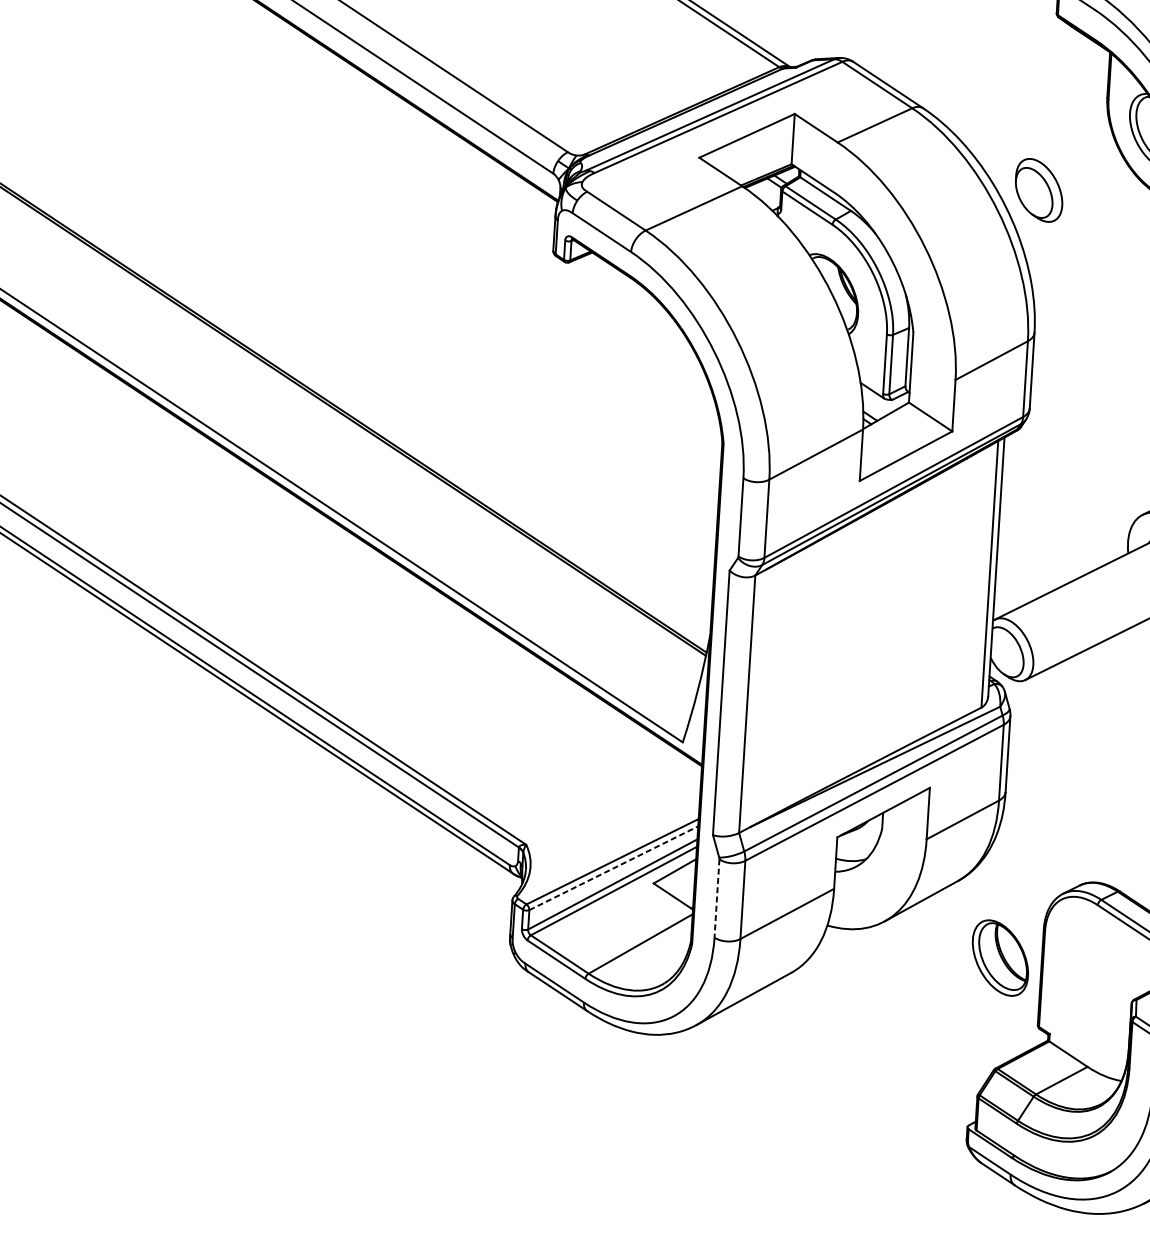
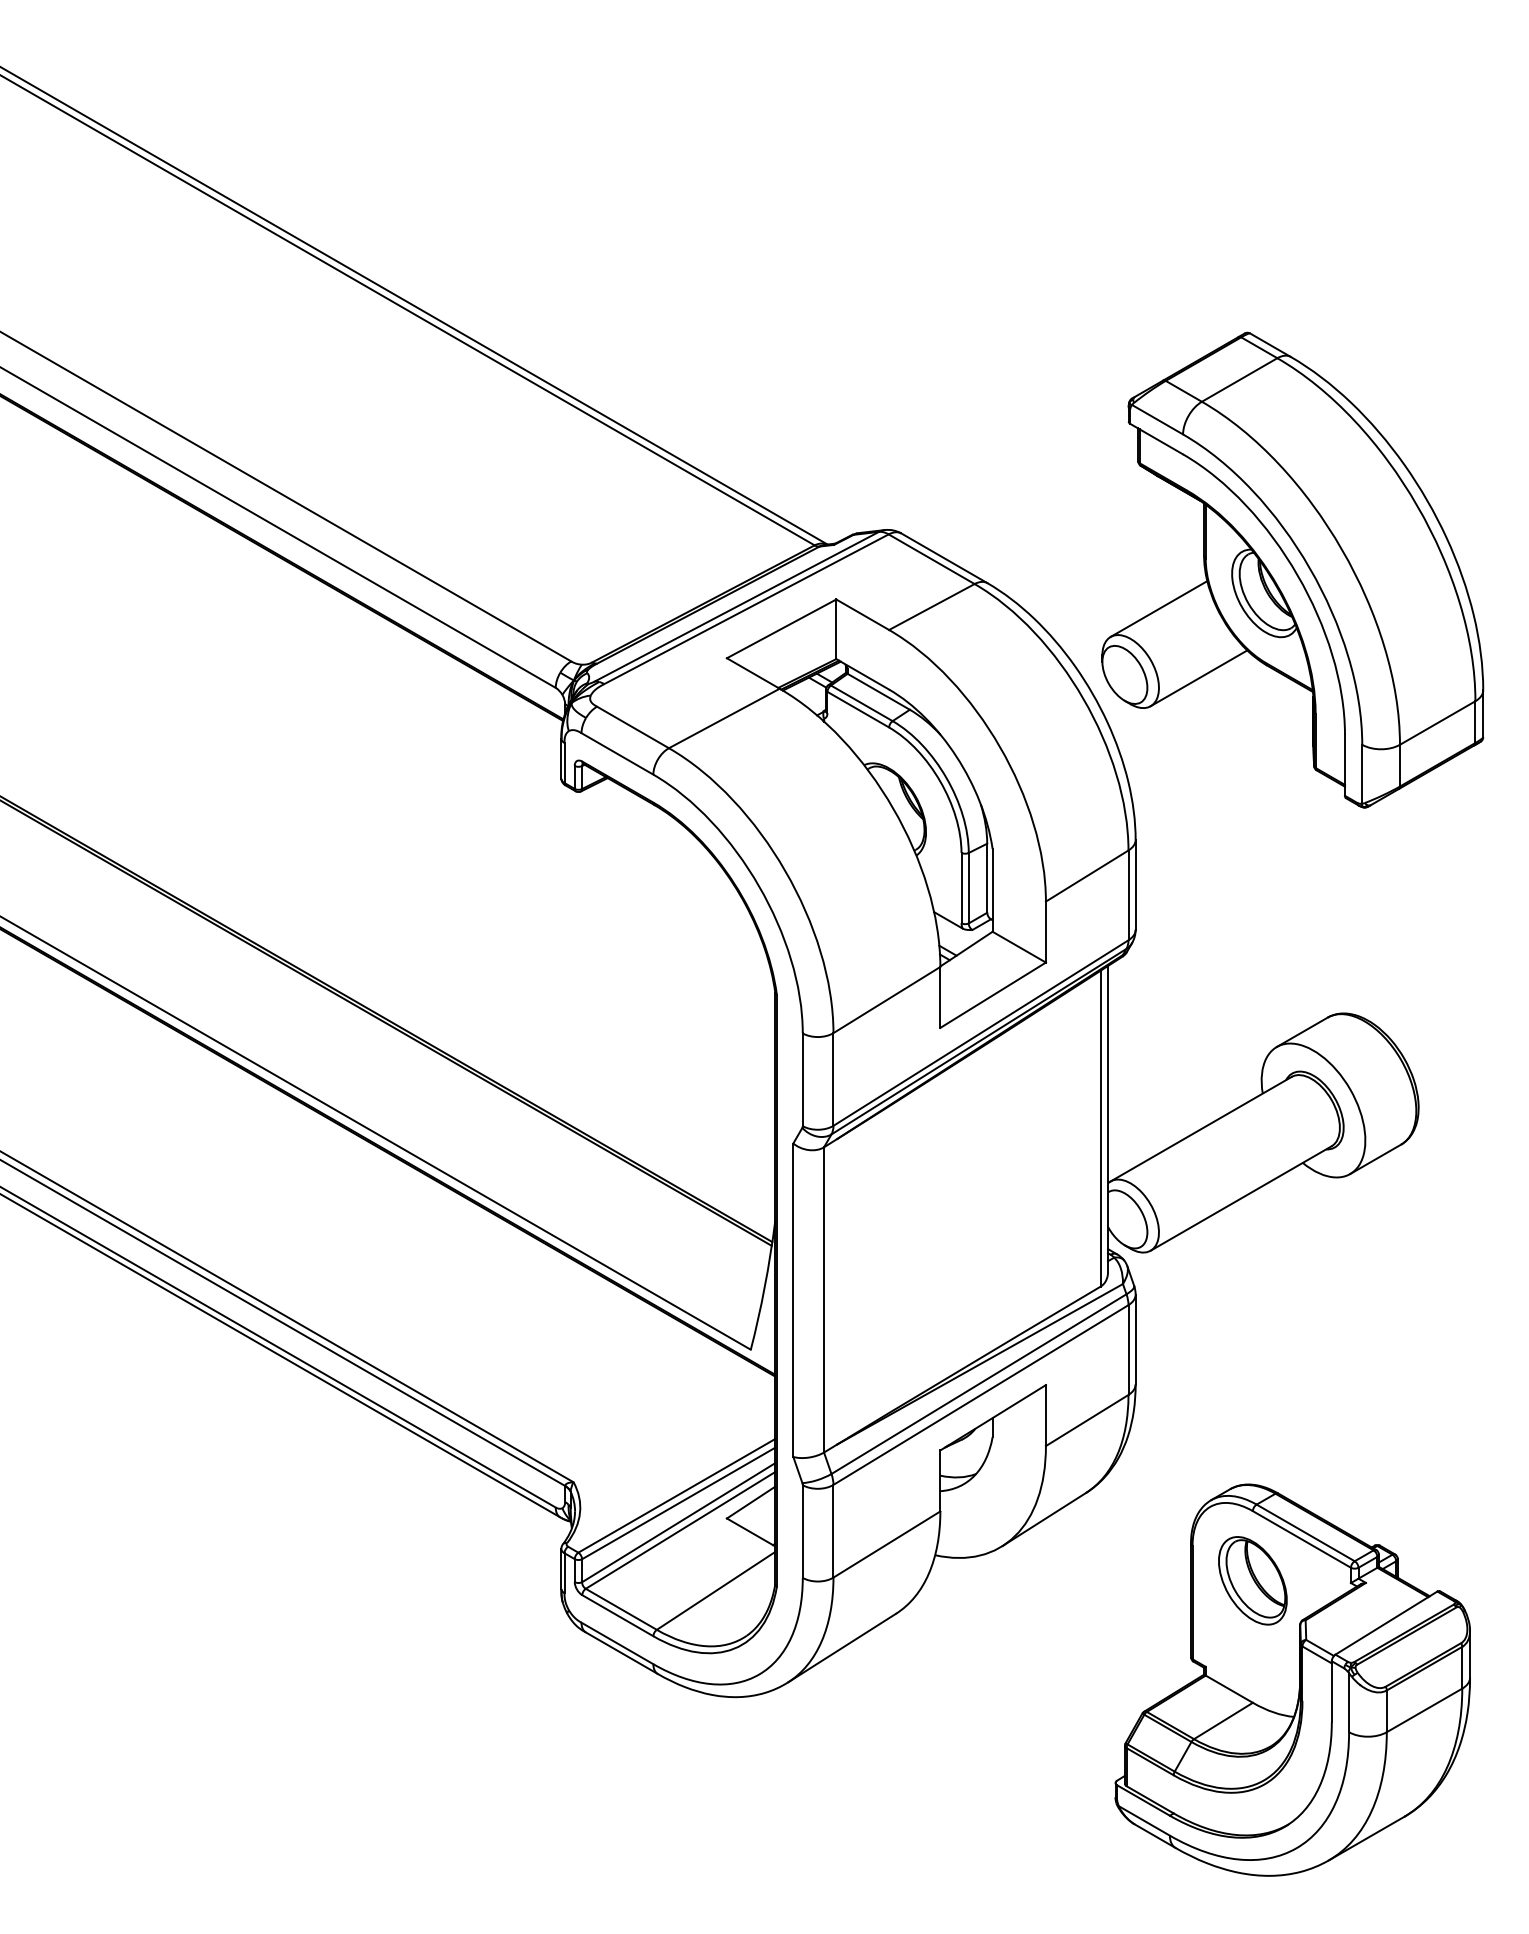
line: (1066, 138) -> (1158, 608), added
line: (1096, 199) -> (1198, 678), added
line: (614, 868) -> (679, 1503), dashed -> solid
line: (716, 899) -> (802, 1532), dashed -> solid
part: (1000, 957) -> (1252, 1580), moved

